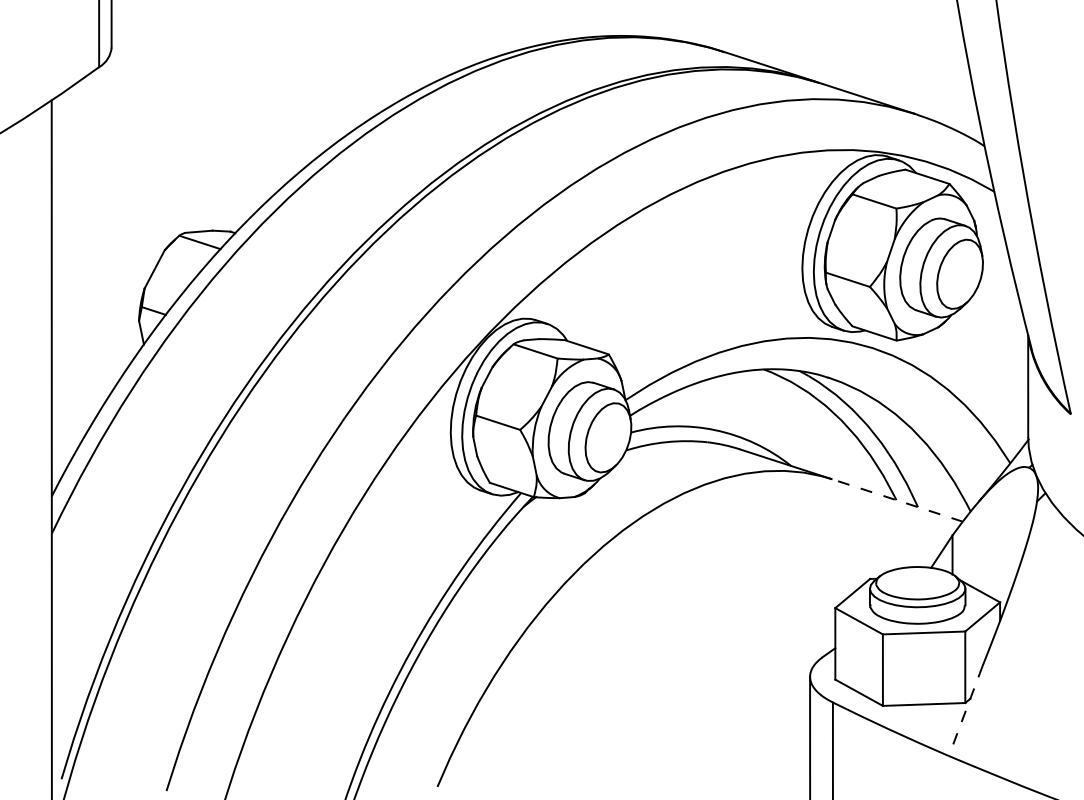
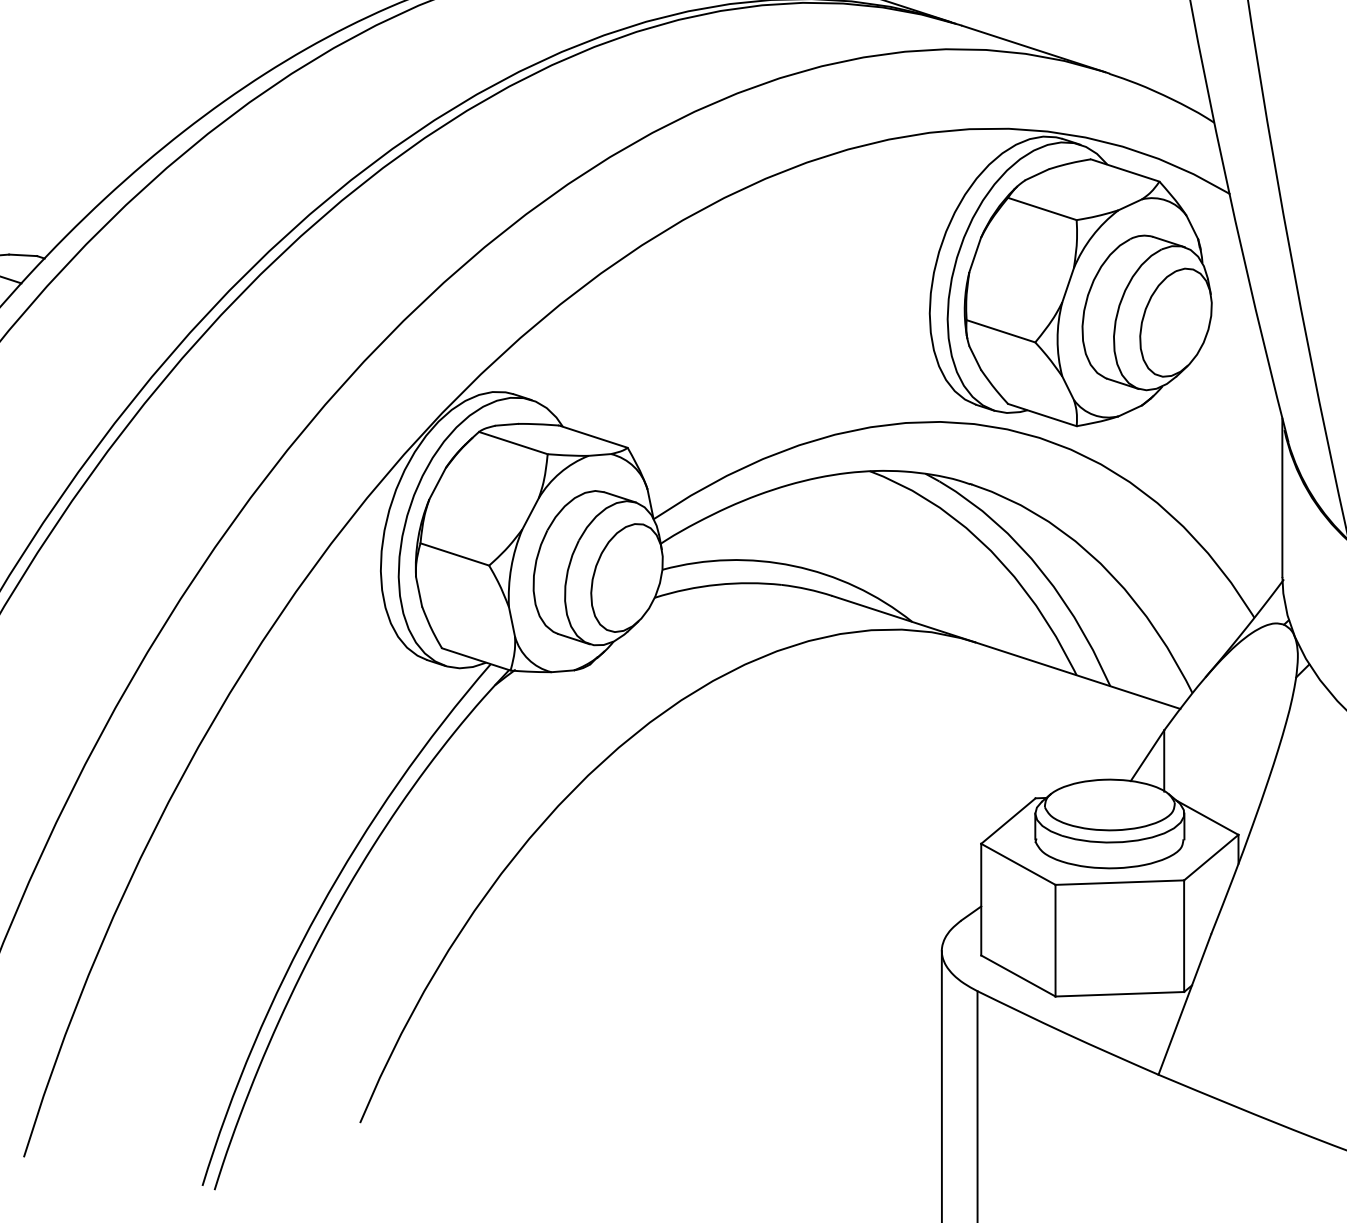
line: (896, 500) -> (1076, 675), dashed -> solid
line: (965, 711) -> (1184, 1005), dashed -> solid

